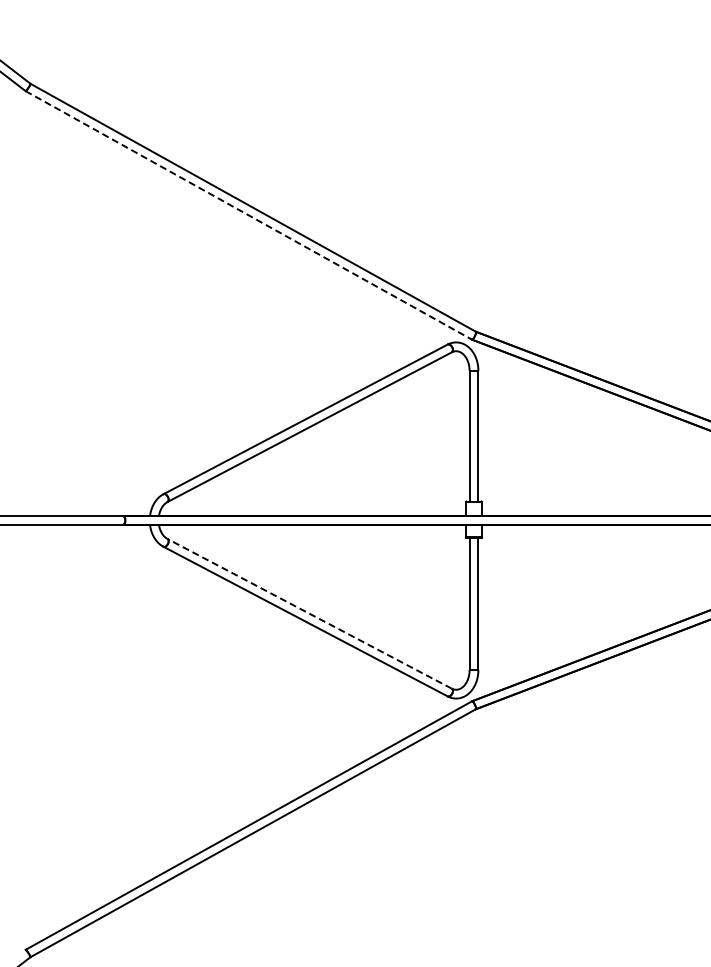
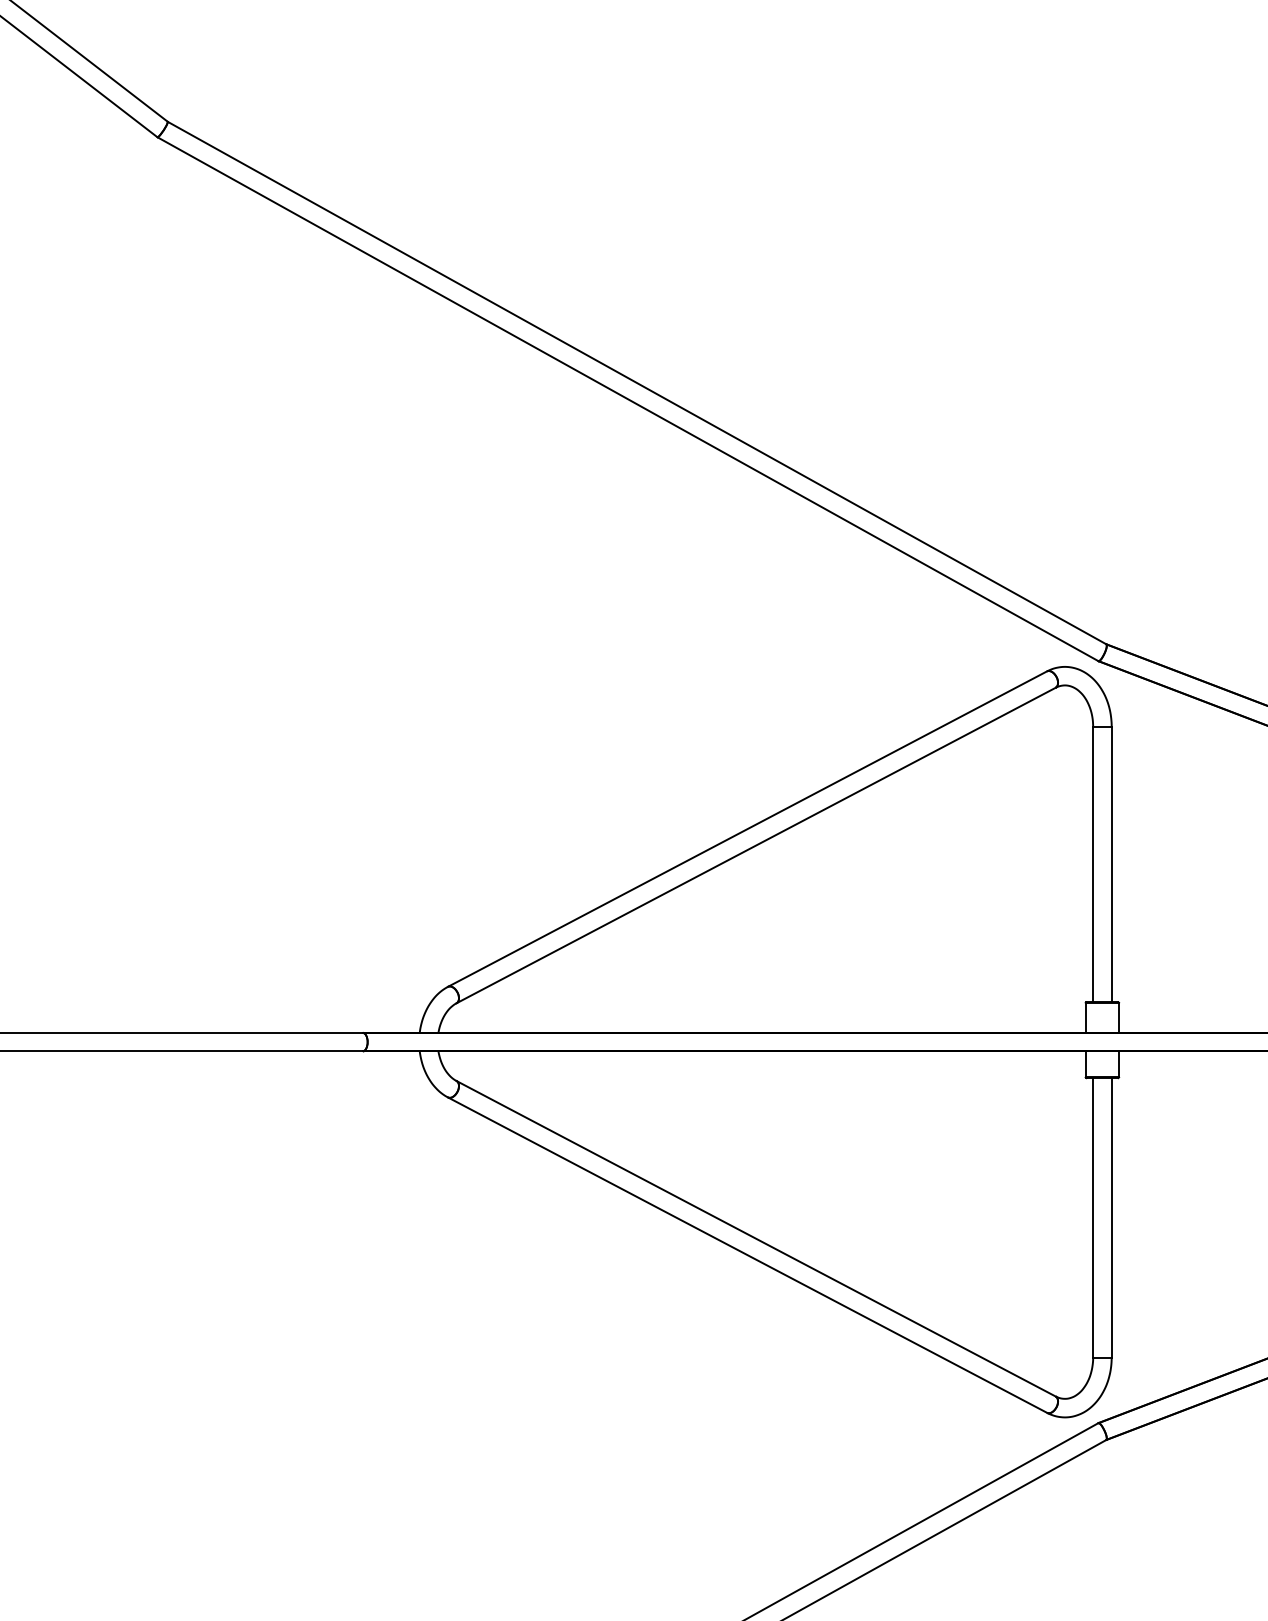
line: (248, 215) -> (627, 399), dashed -> solid
line: (309, 613) -> (755, 1238), dashed -> solid

